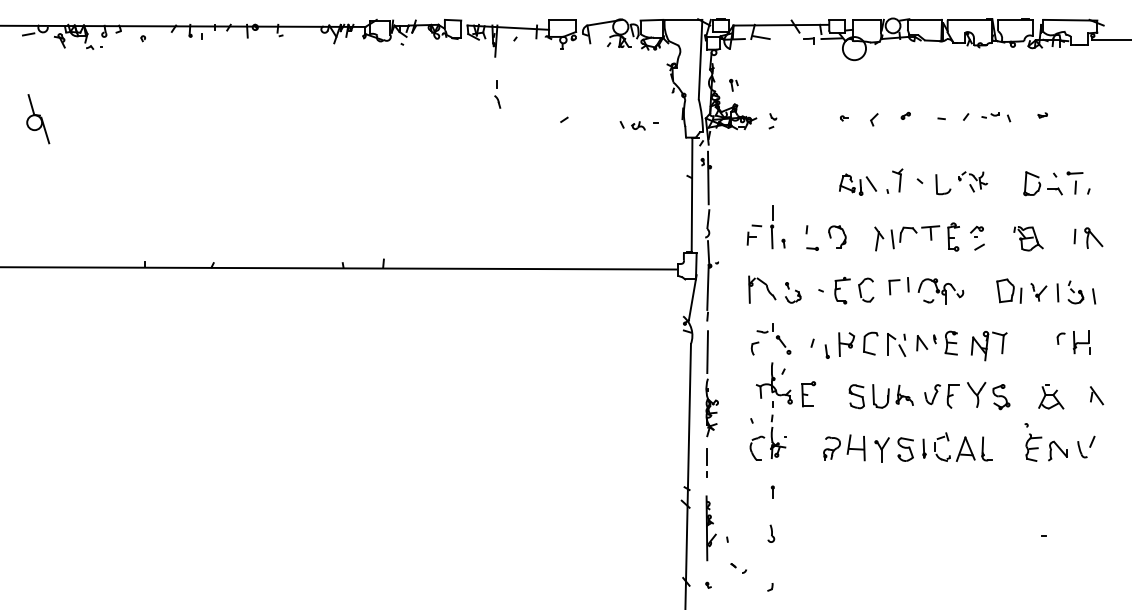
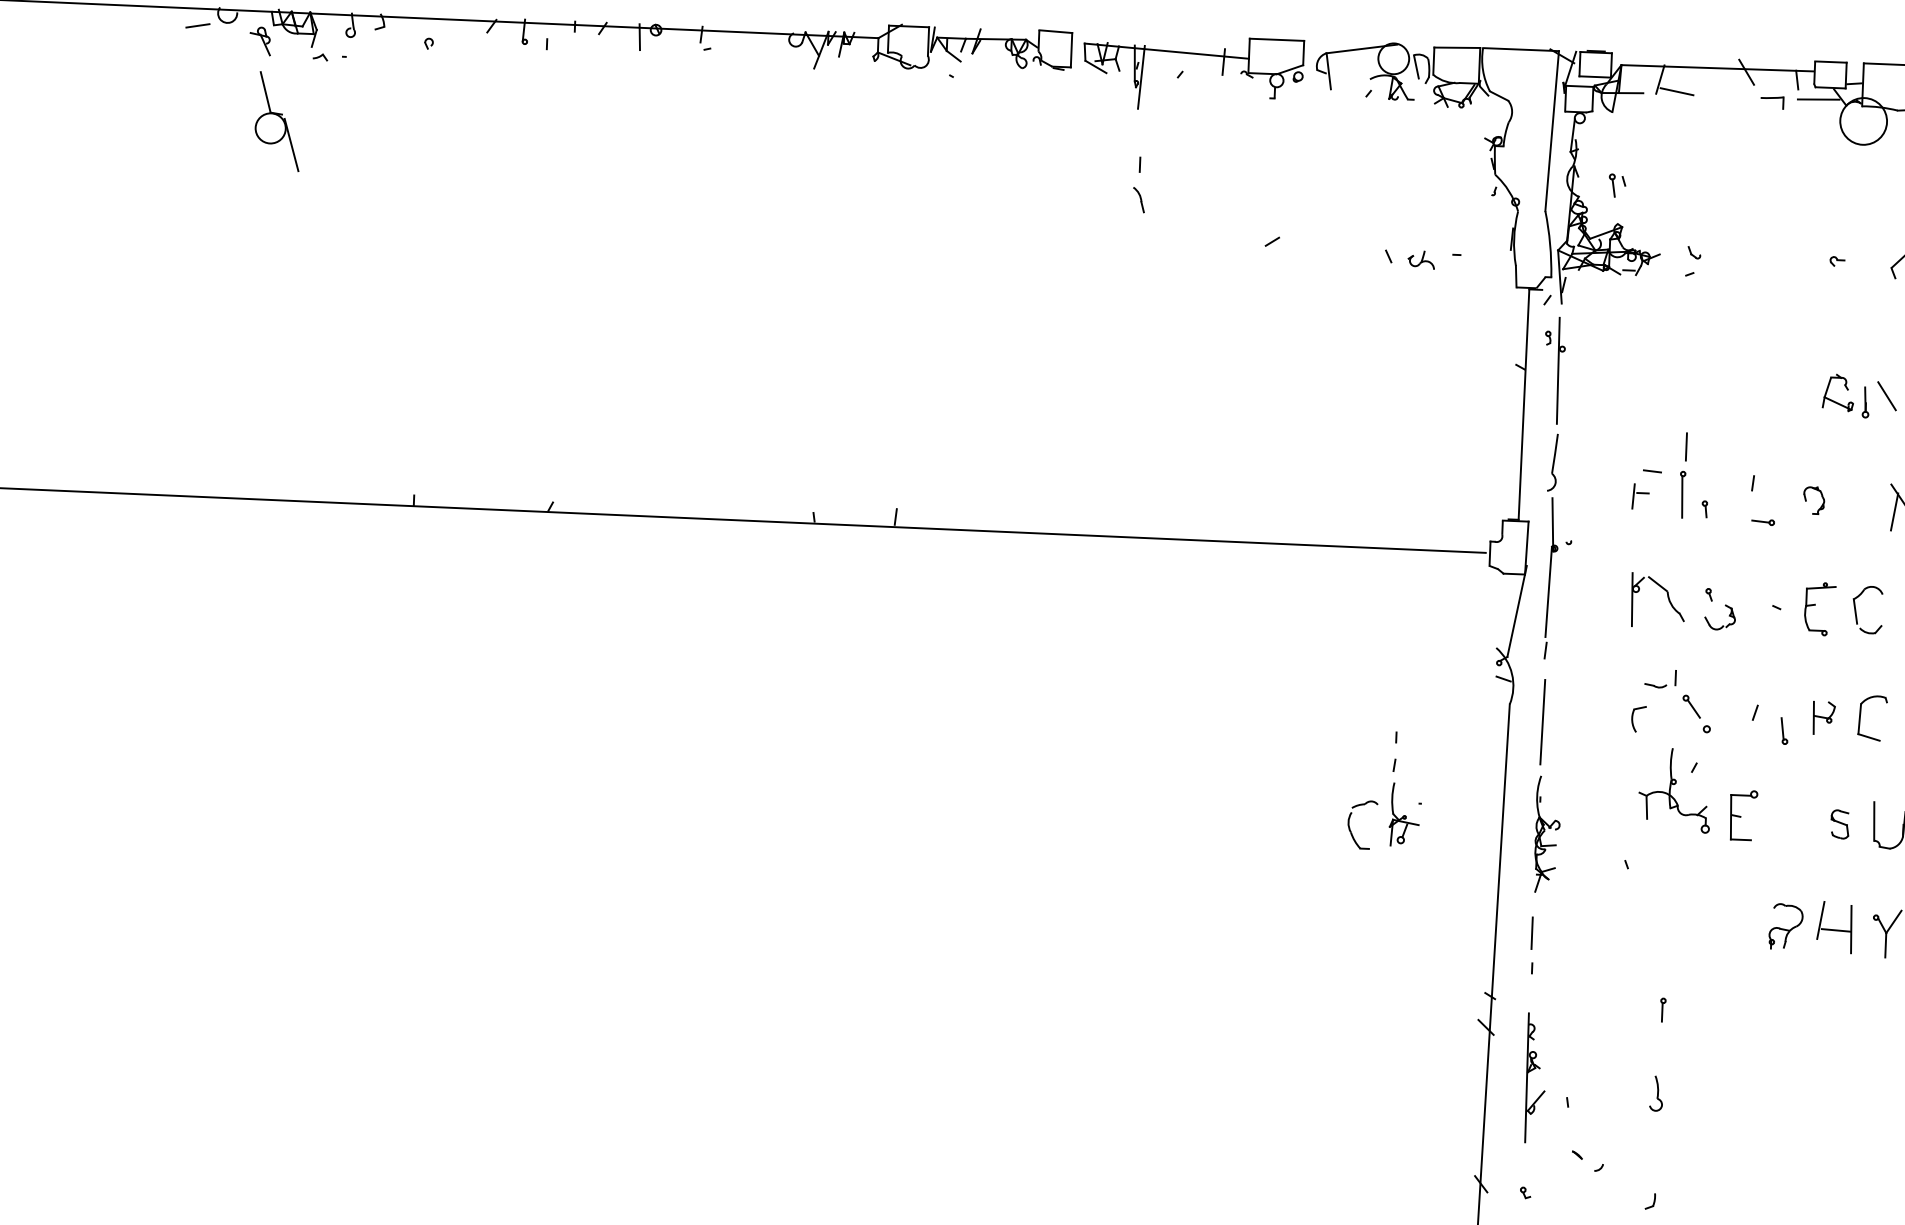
part: (38, 119) -> (278, 122), moved
part: (837, 236) -> (1814, 499), size x0.6
part: (846, 344) -> (1823, 718), size x0.7
part: (856, 396) -> (1839, 823), size x0.6
part: (767, 430) -> (1384, 789), moved

